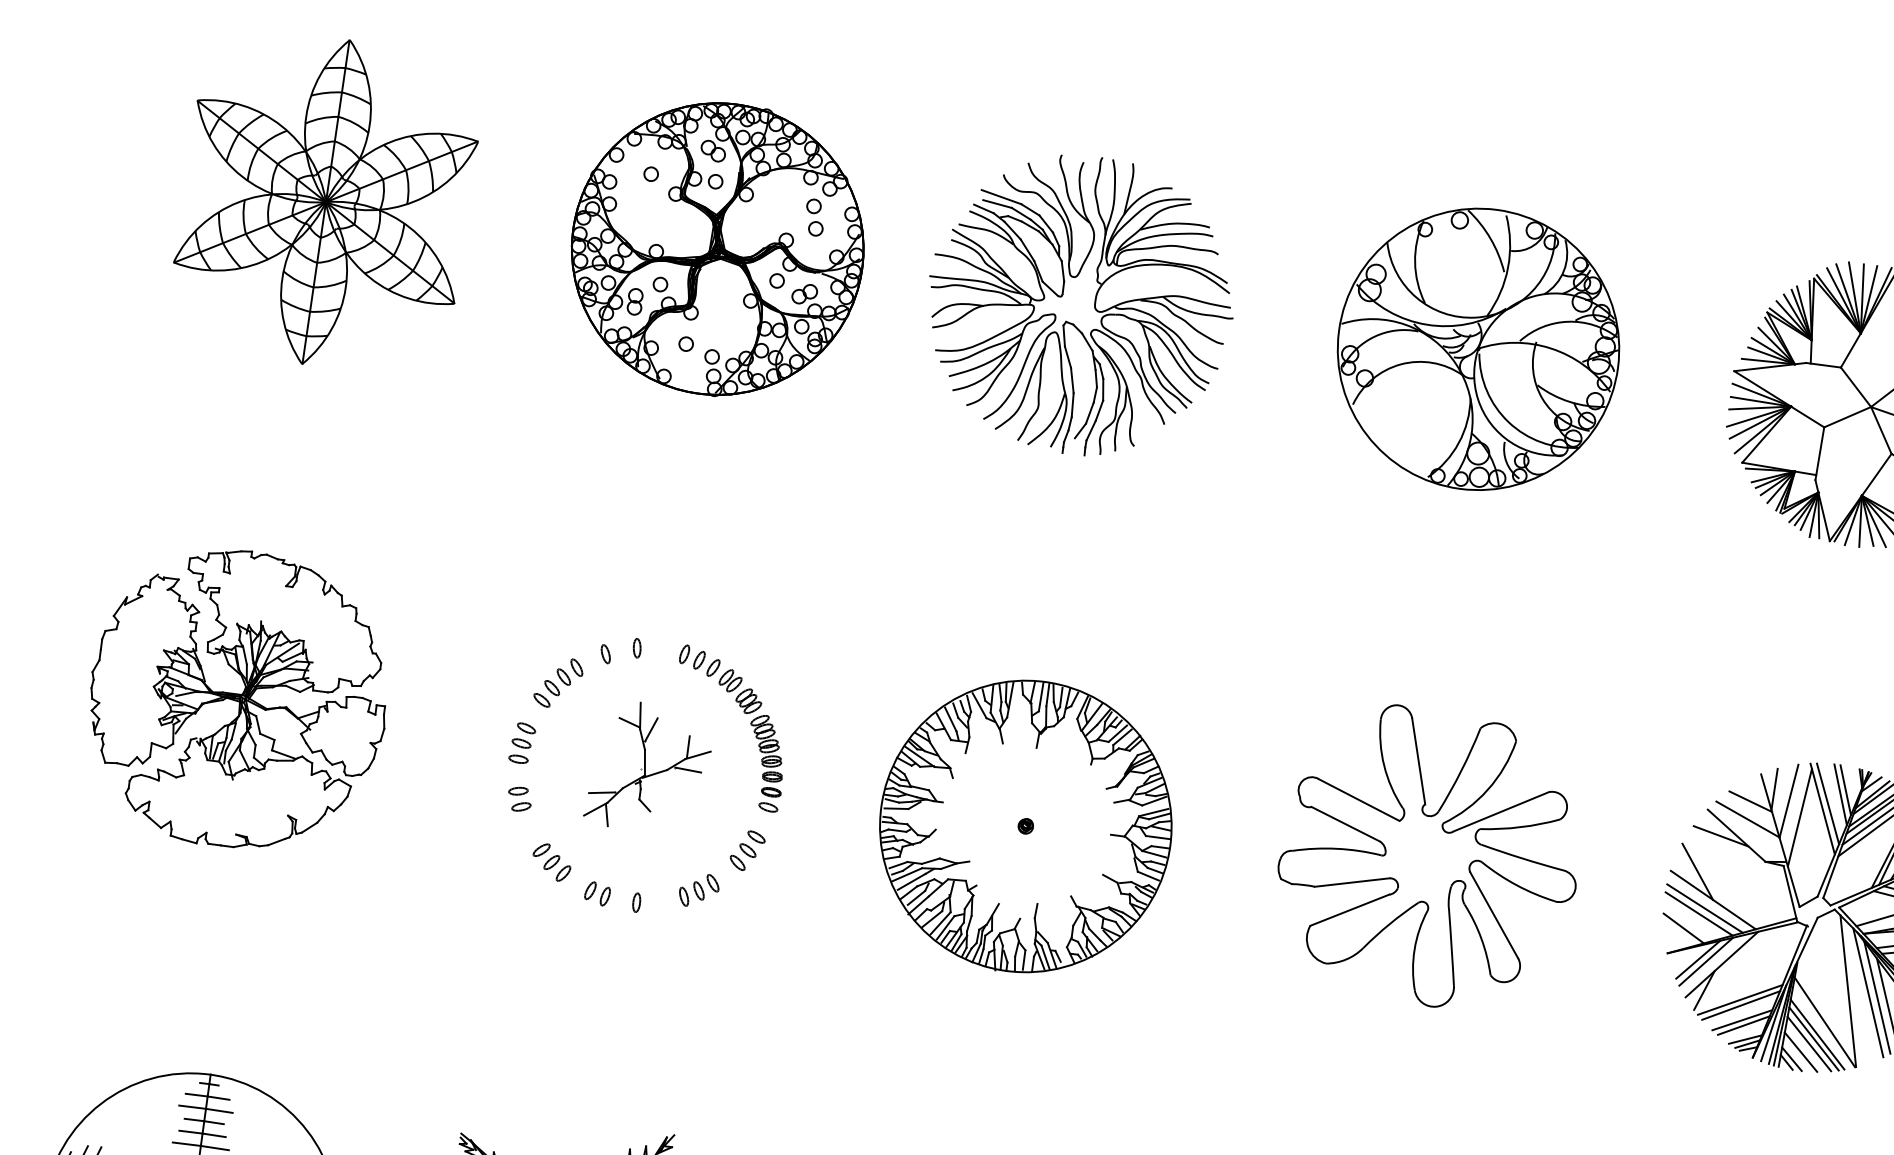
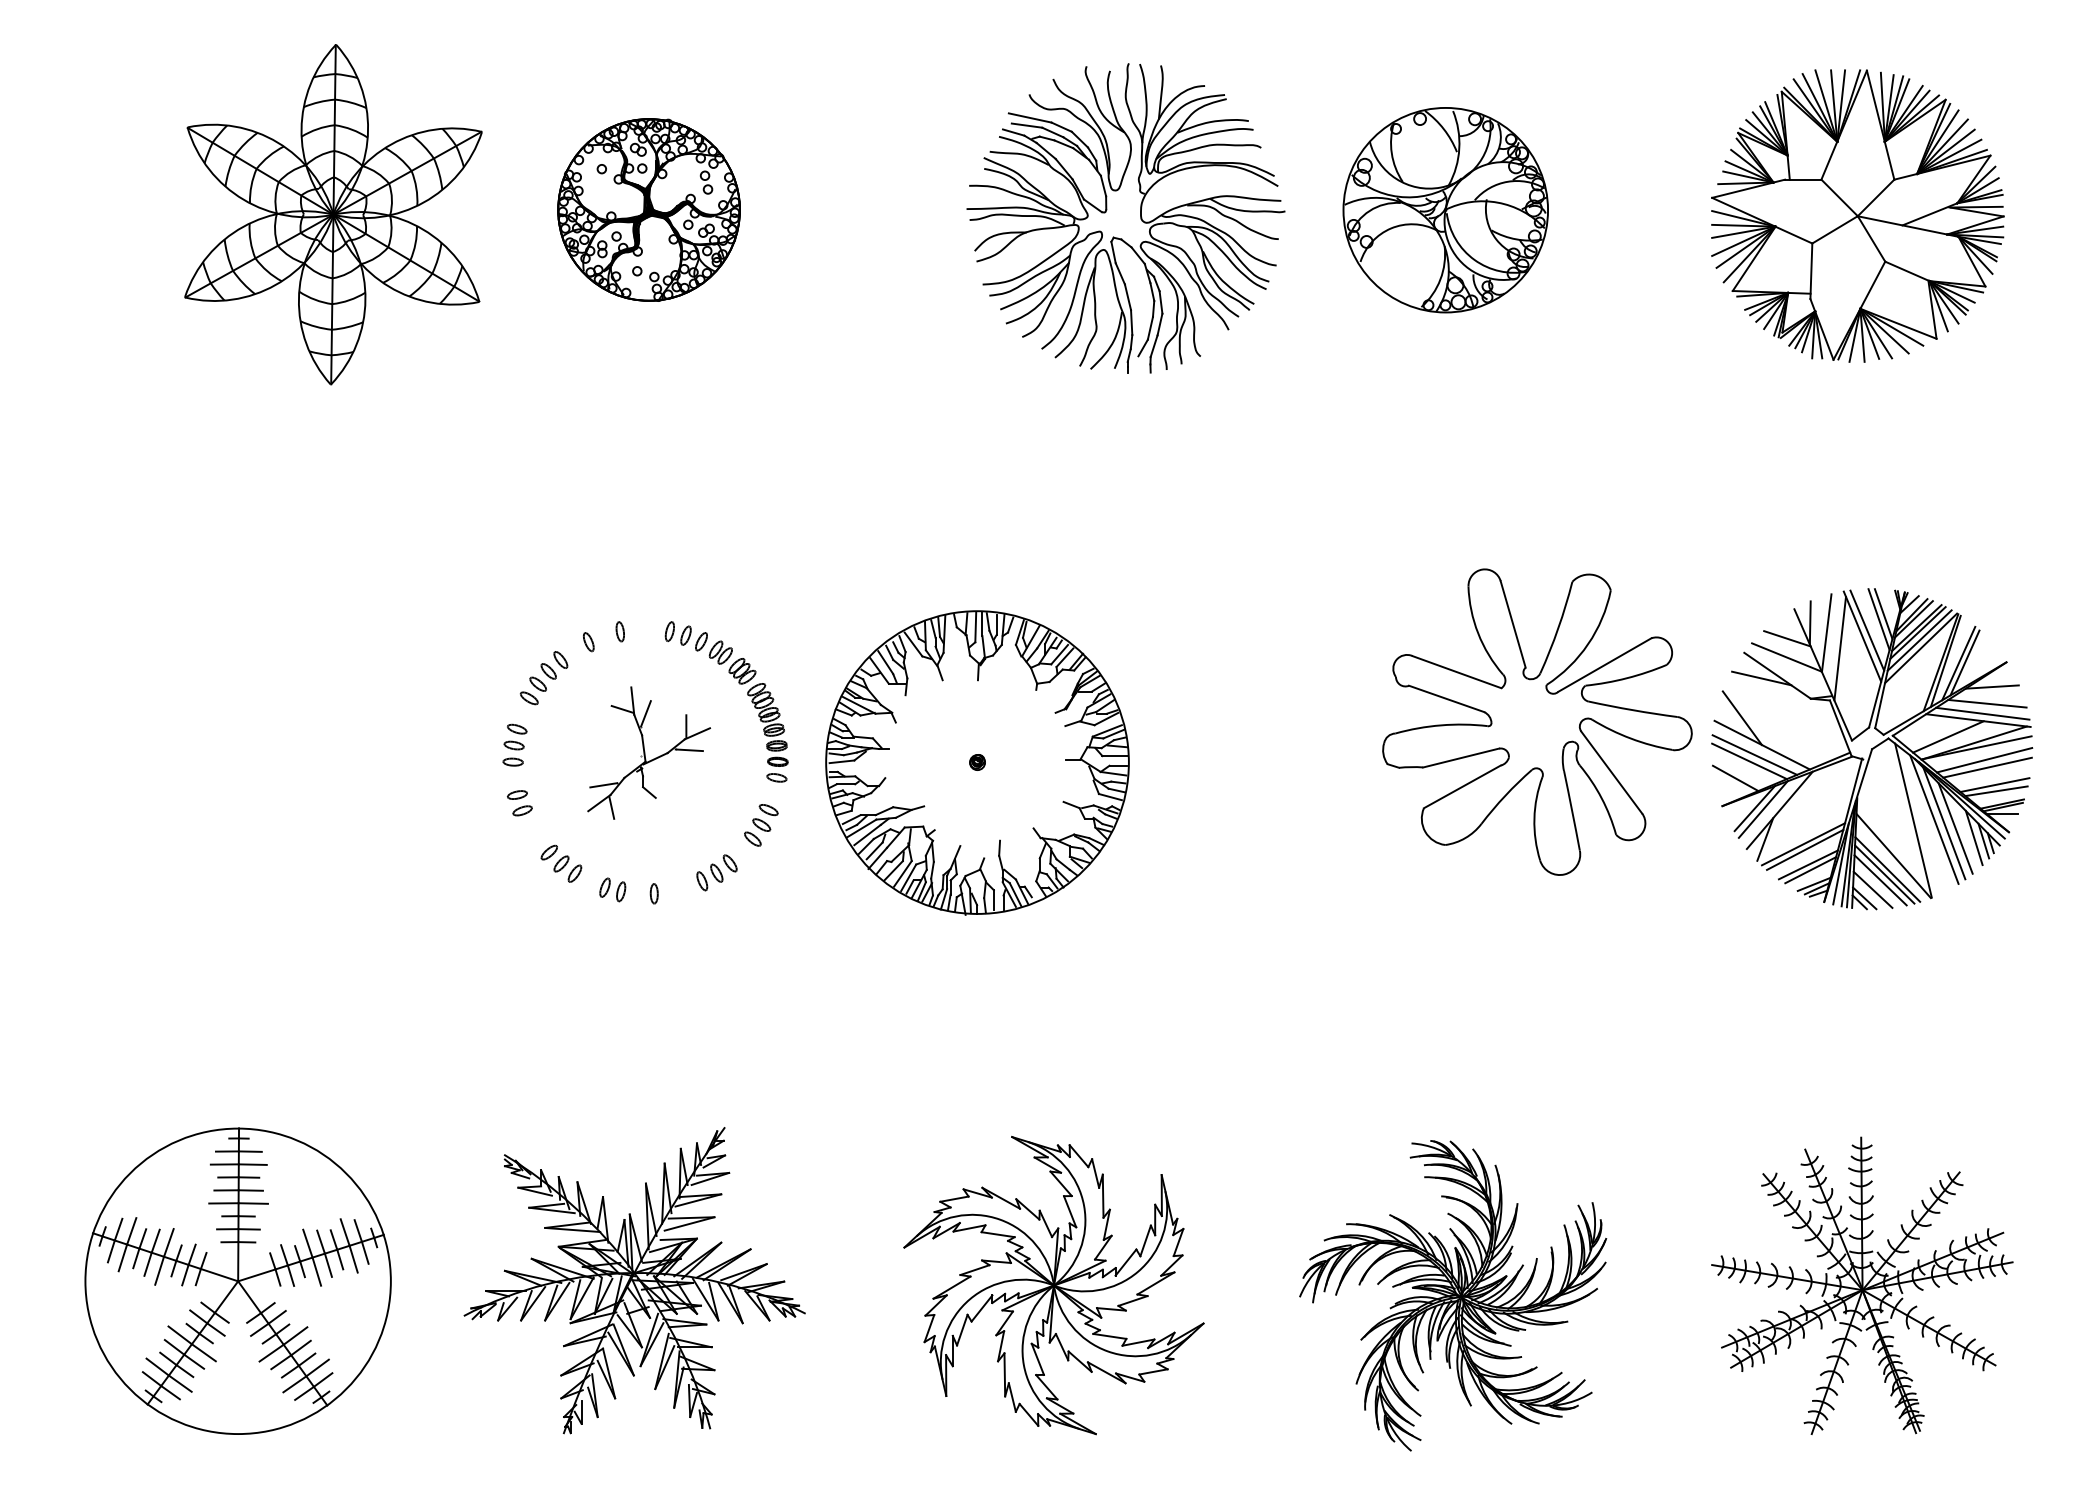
part: (326, 201) -> (333, 214), moved
part: (717, 248) -> (648, 209), size x0.6
part: (1094, 306) -> (1140, 218), moved
part: (1478, 349) -> (1445, 210), size x0.7
part: (238, 699) -> (216, 738), removed
part: (1025, 826) -> (977, 762), moved
part: (1429, 857) -> (1537, 721), moved

